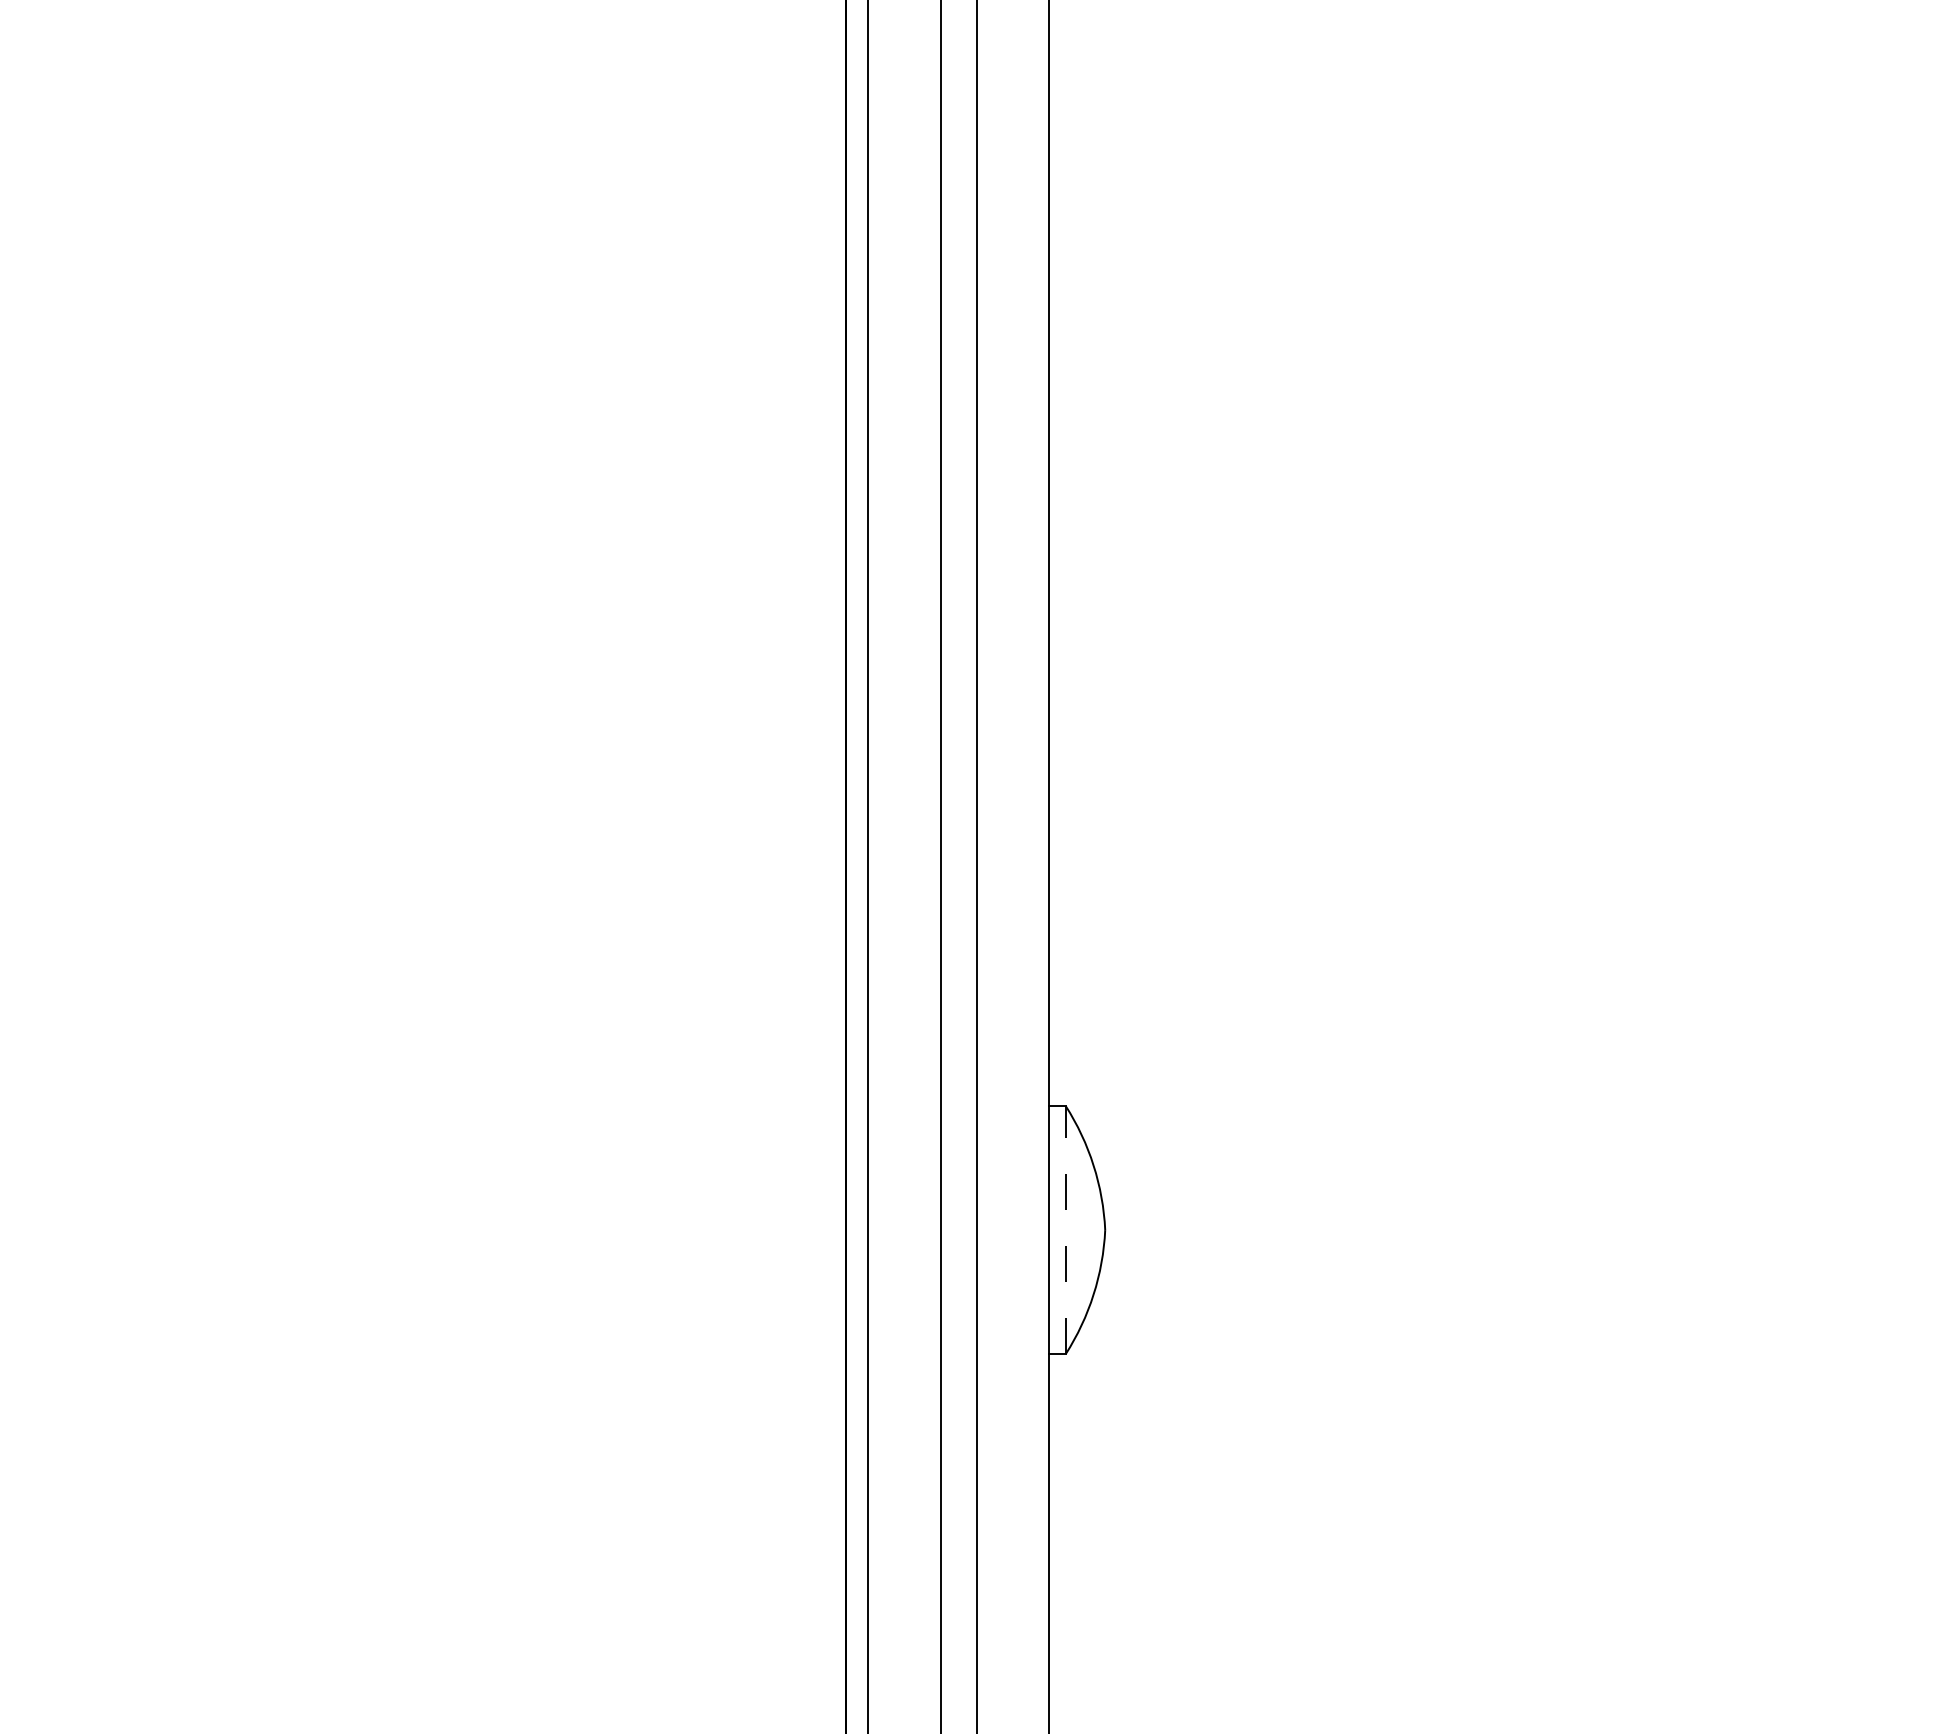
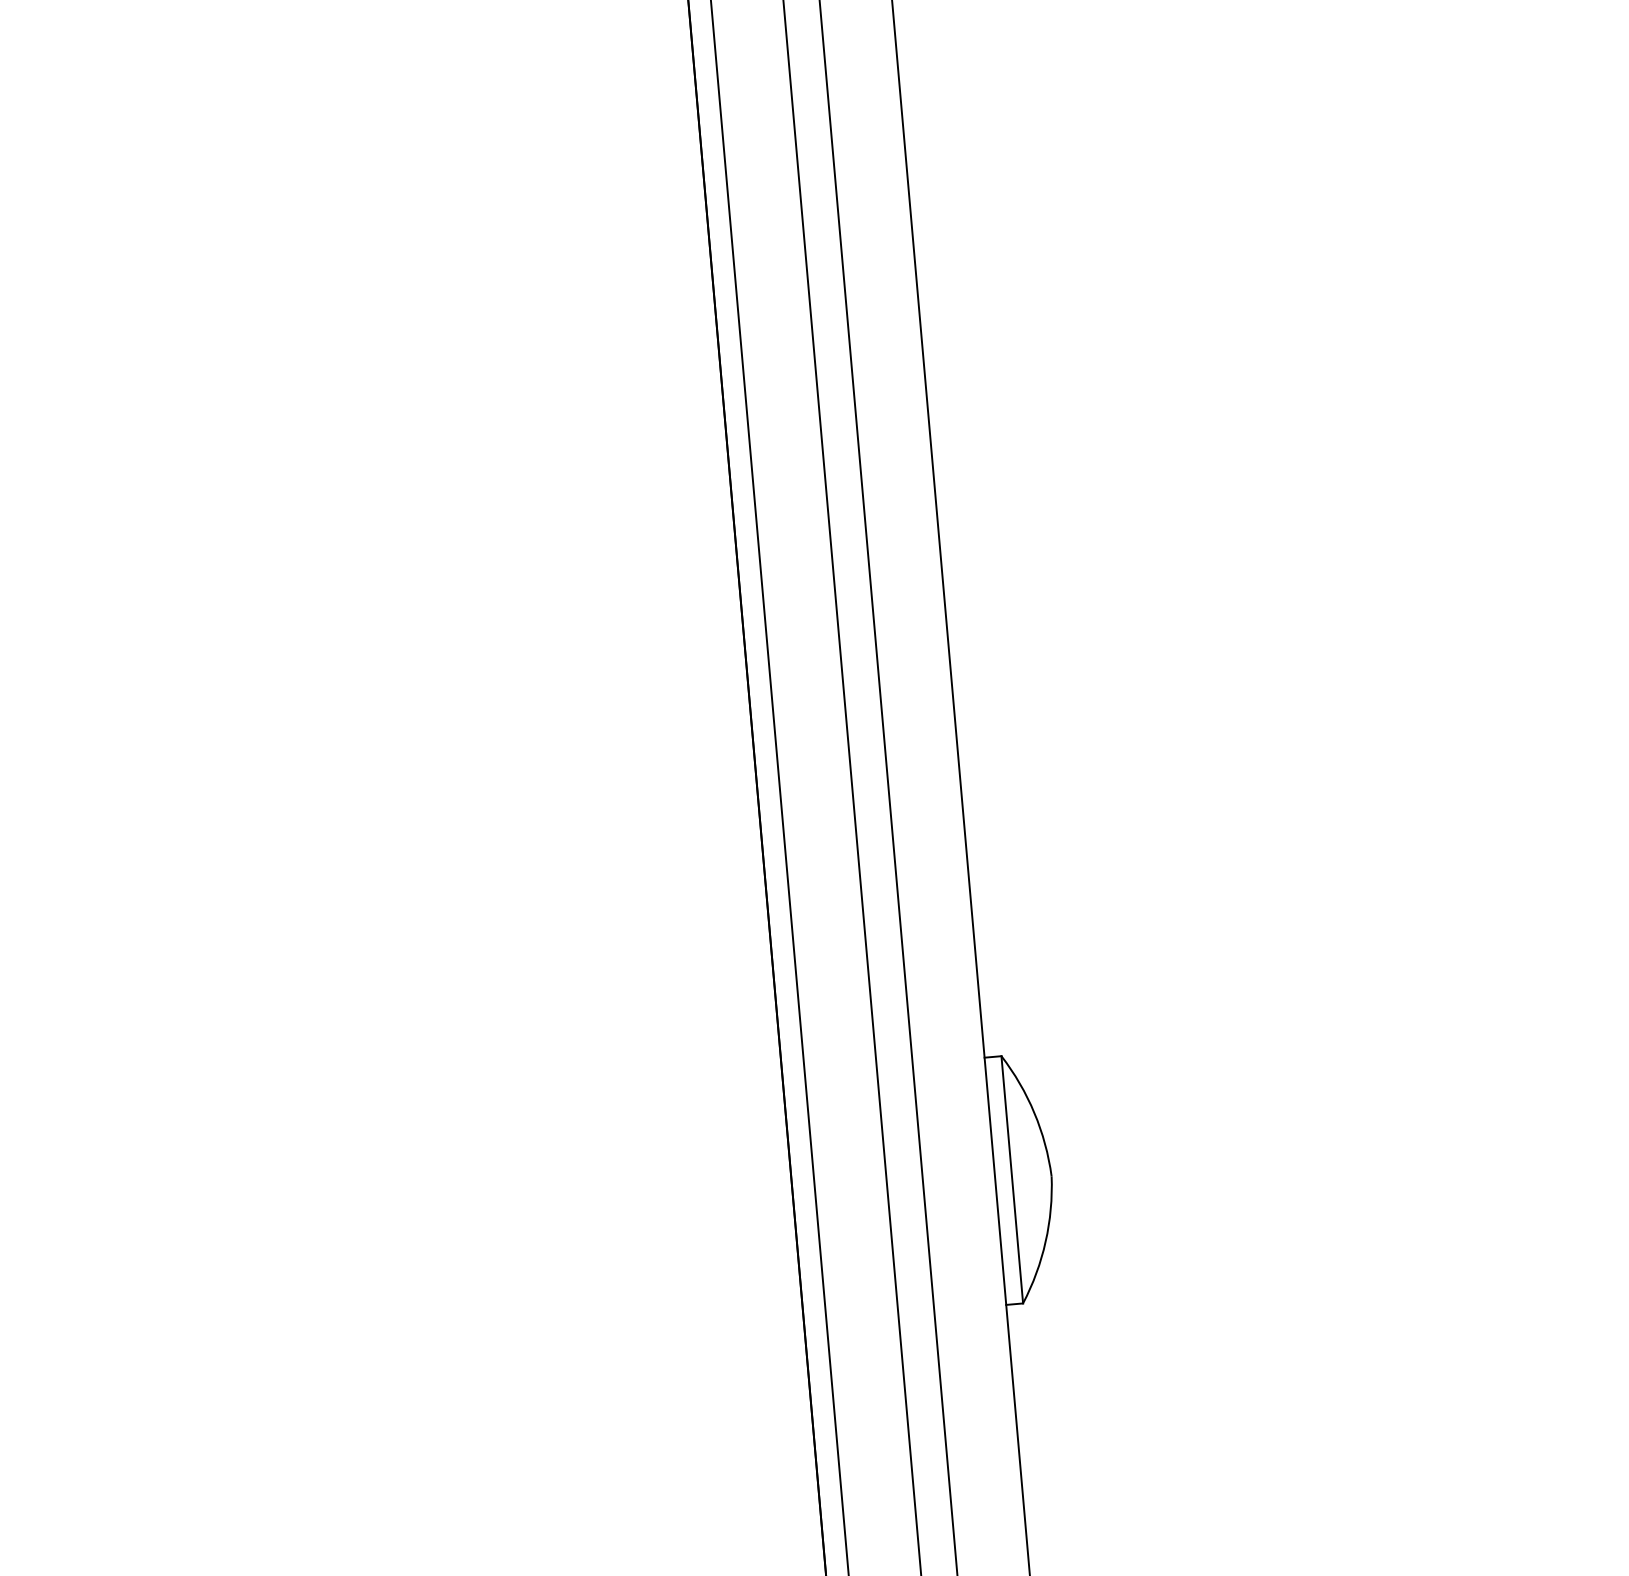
line: (1065, 1229) -> (1011, 1179), dashed -> solid

